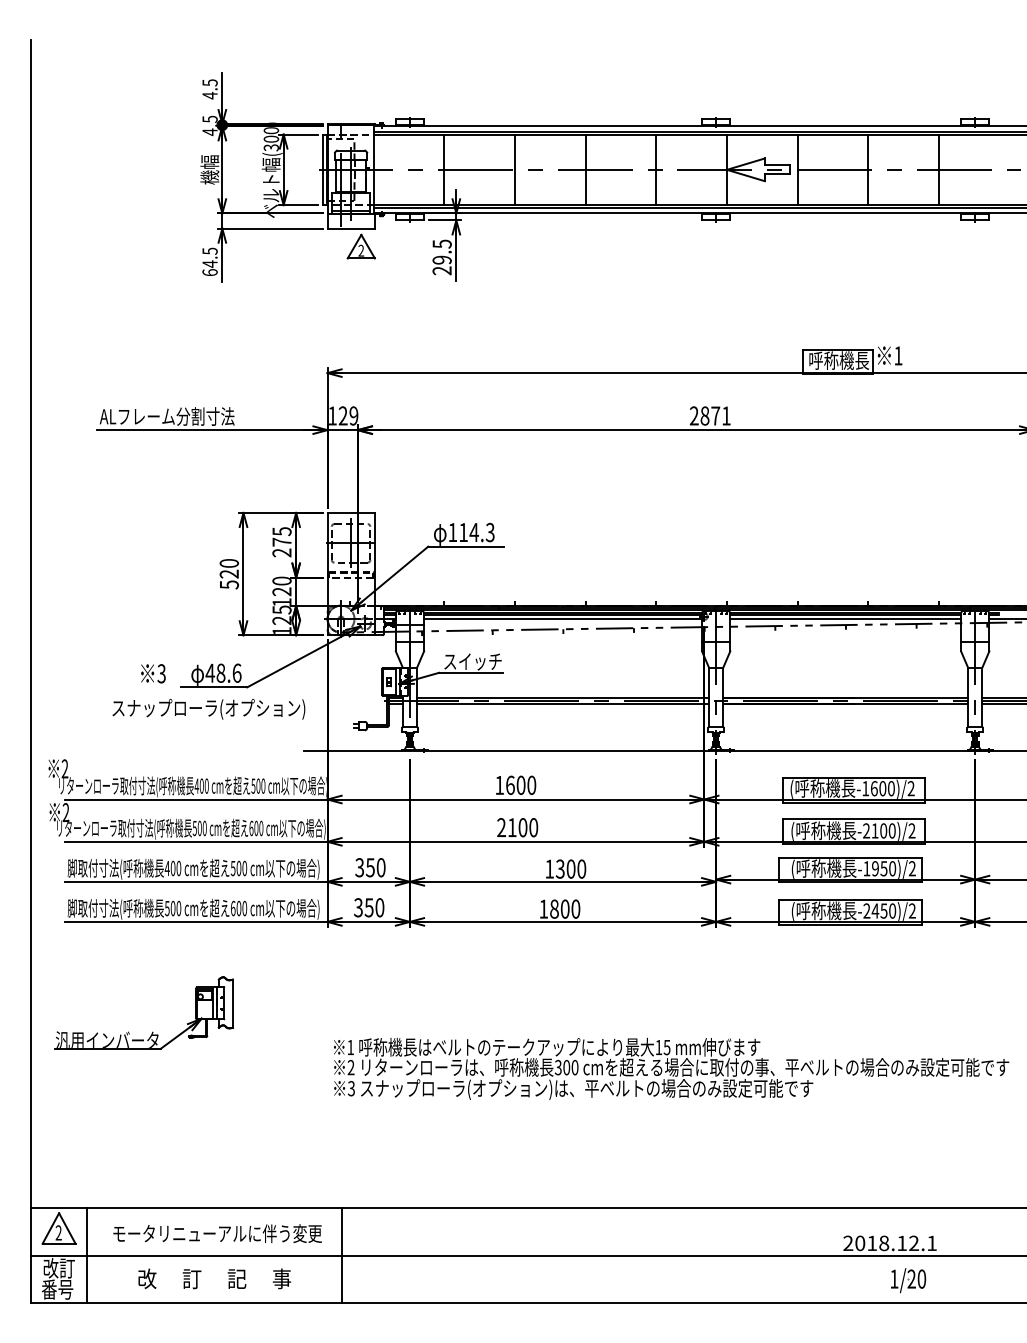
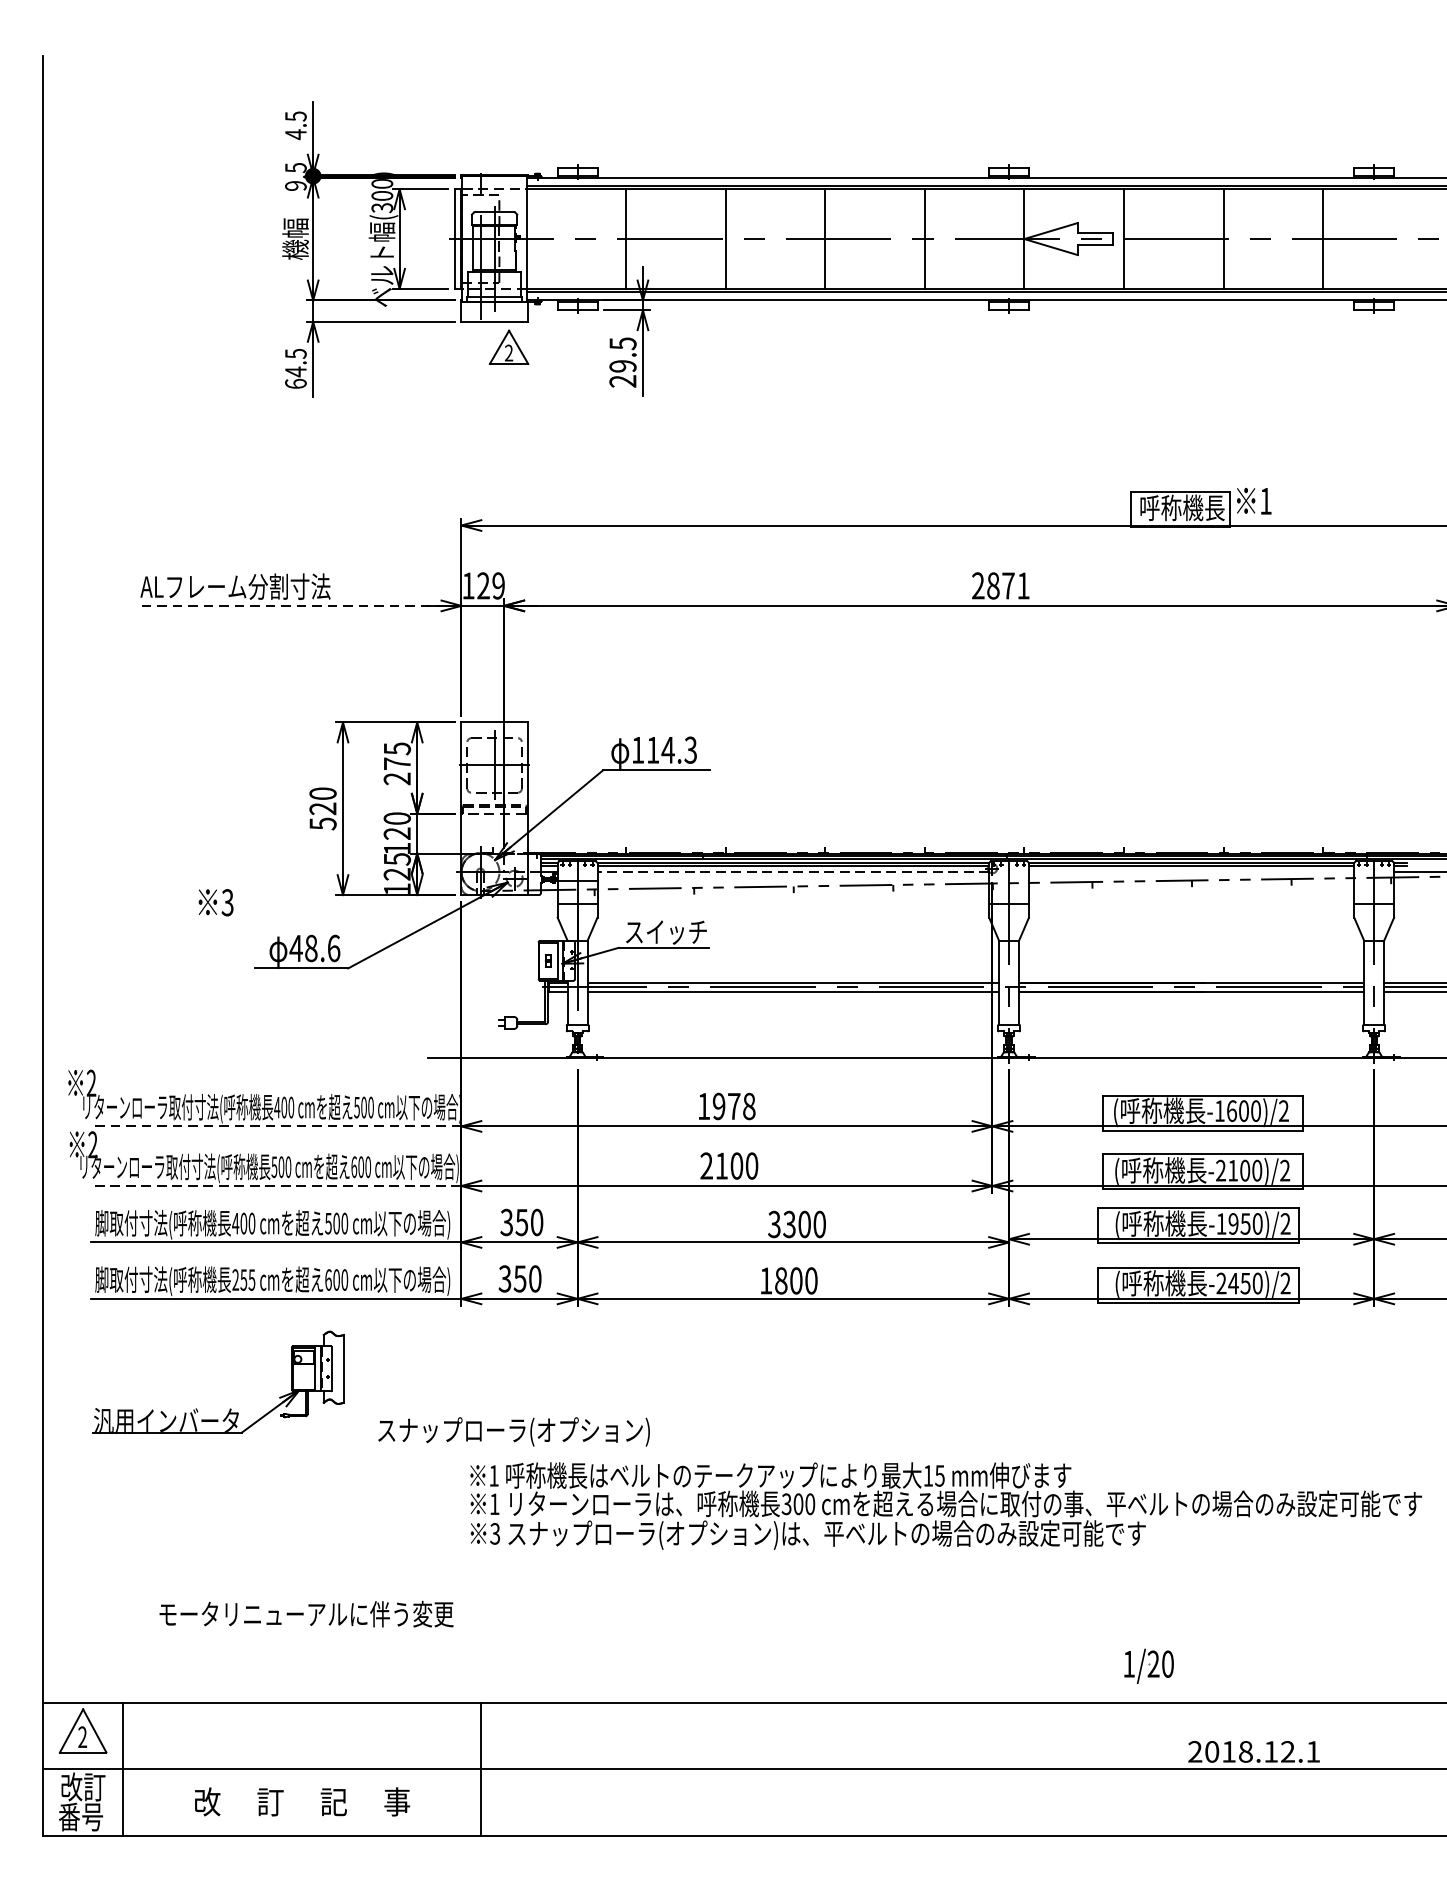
text: (209, 132) -> (295, 186), 4.5 -> 9.5
line: (211, 430) -> (297, 606), solid -> dashed
line: (563, 619) -> (793, 872), solid -> dashed
line: (845, 619) -> (1191, 872), removed
text: (153, 673) -> (216, 902), moved
text: (208, 709) -> (513, 1432), moved
text: (521, 785) -> (734, 1106), 1600 -> 1978
line: (195, 799) -> (275, 1126), solid -> dashed
line: (195, 841) -> (275, 1185), solid -> dashed
text: (549, 868) -> (774, 1223), 1300 -> 3300
text: (173, 908) -> (244, 1279), 500 -> 255
part: (152, 1031) -> (230, 1408), moved
text: (350, 1067) -> (493, 1504), 2 -> 1
text: (217, 1233) -> (306, 1613), moved
part: (908, 1280) -> (1149, 1666), moved

